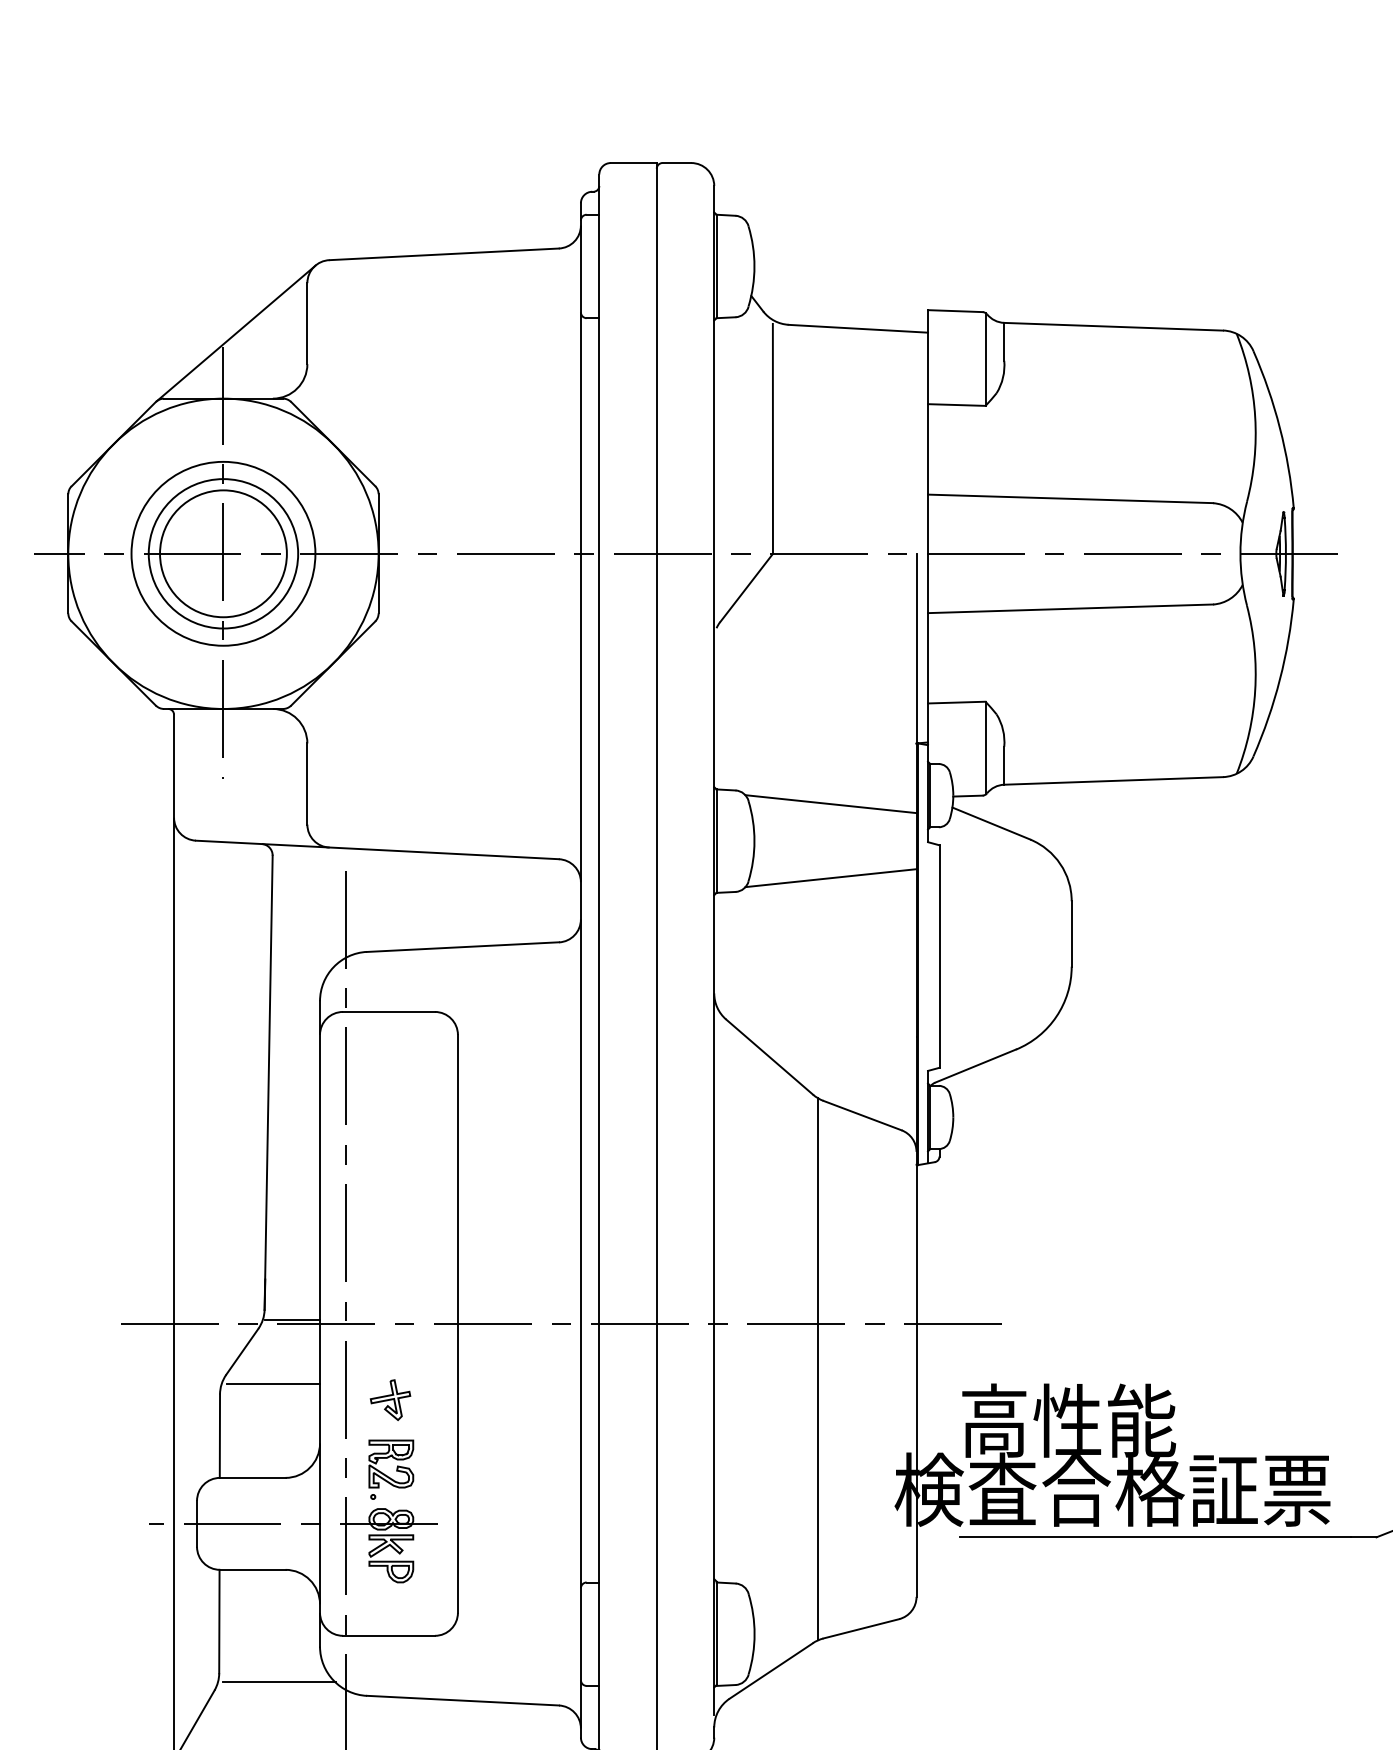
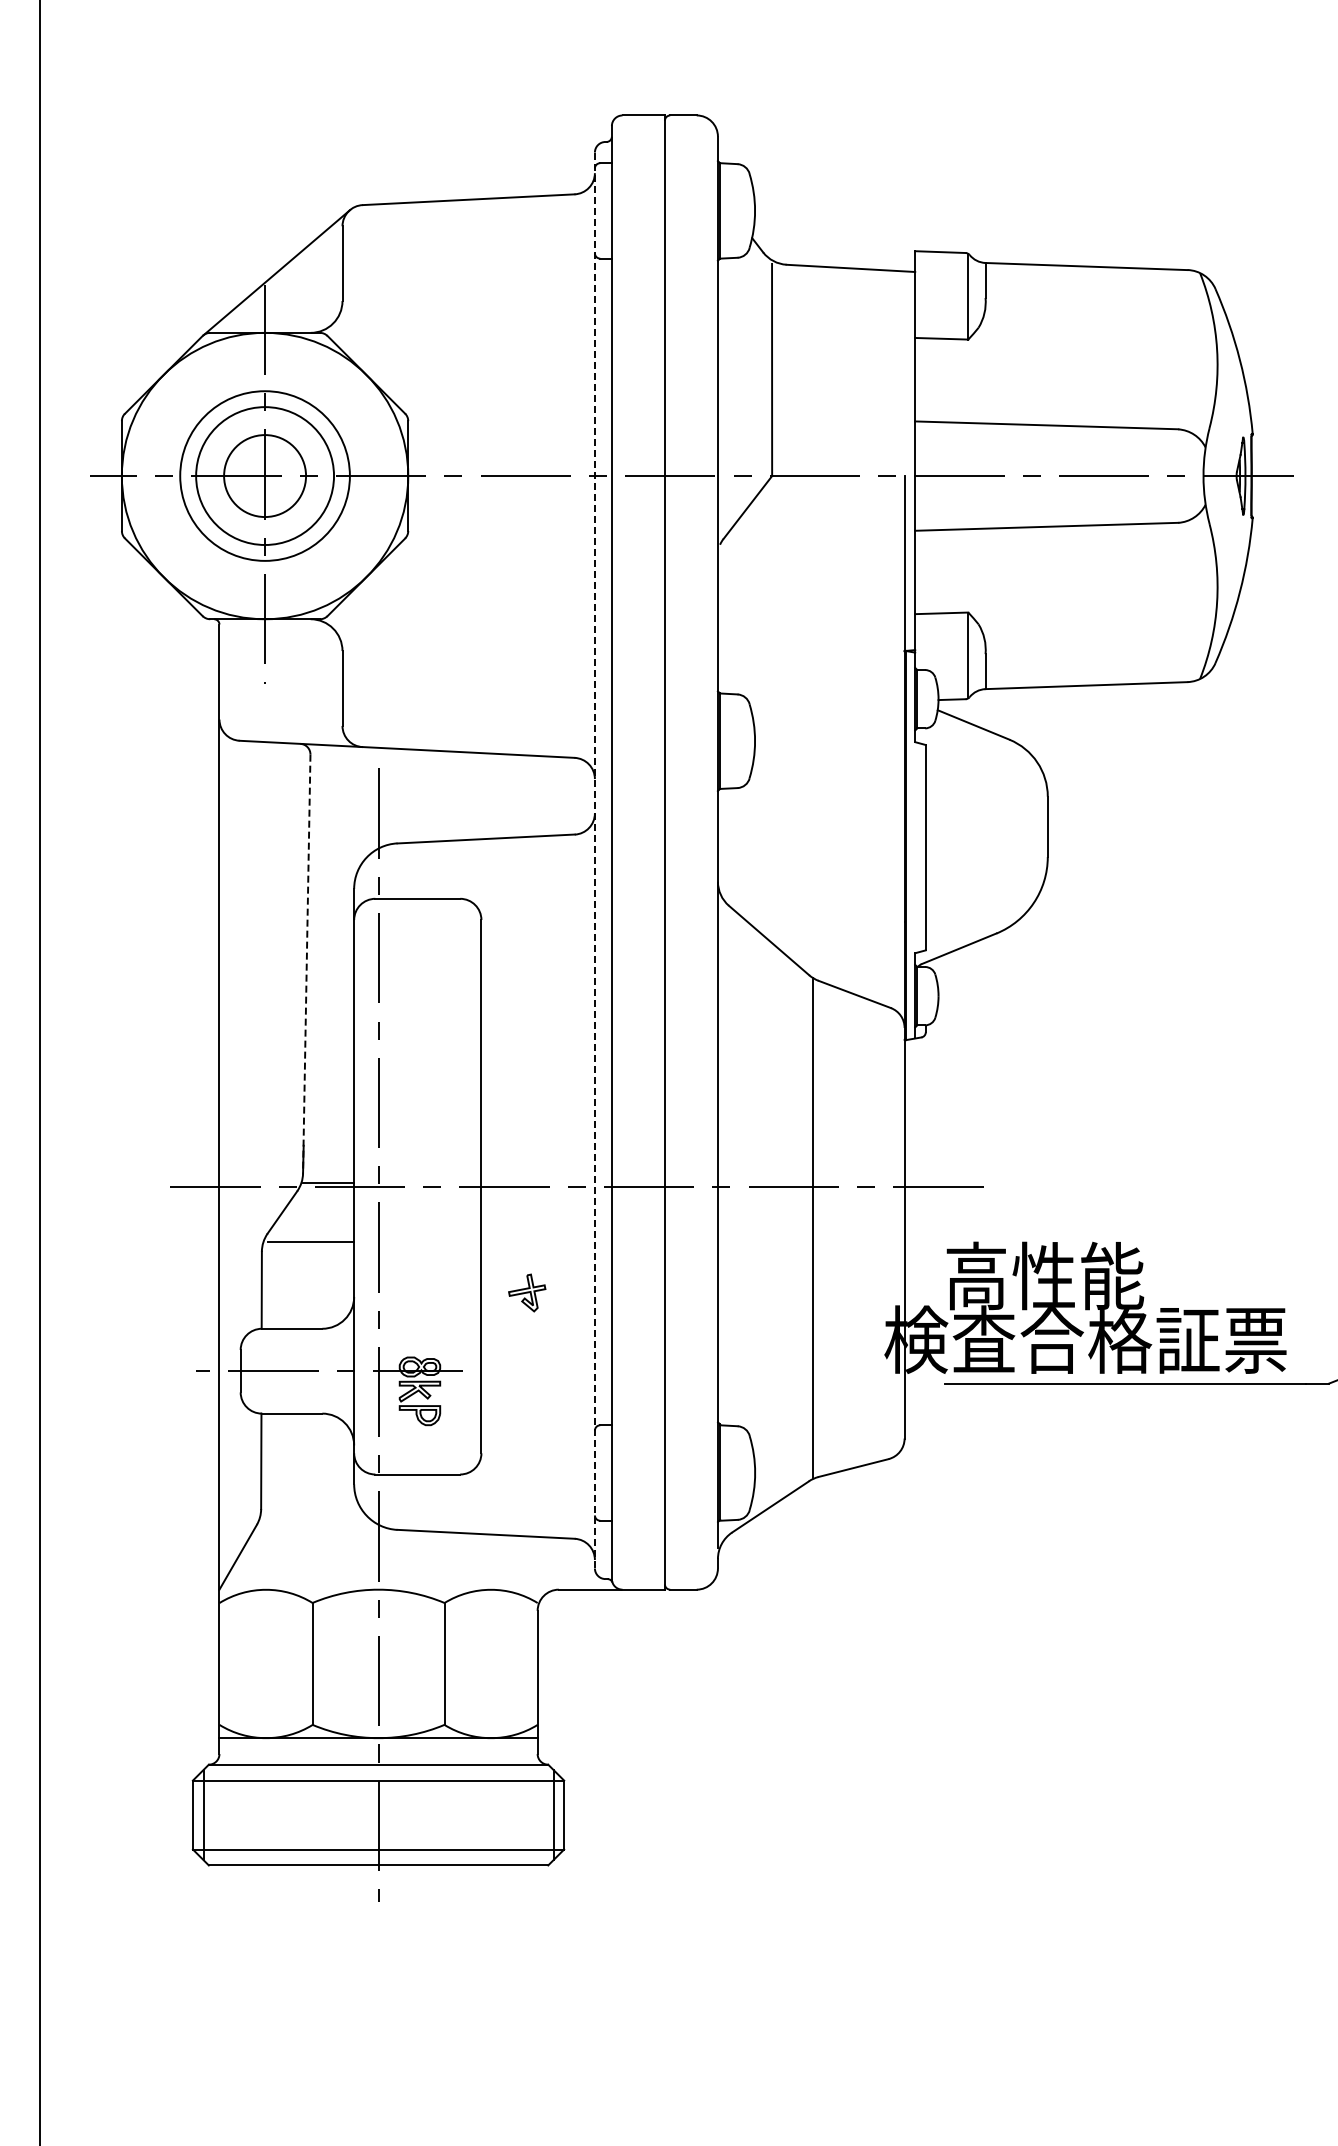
circle: (222, 553) -> (264, 475), size x0.7
line: (830, 803) -> (825, 706), removed
line: (830, 878) -> (825, 775), removed
line: (580, 970) -> (594, 860), solid -> dashed
line: (268, 1083) -> (306, 964), solid -> dashed
part: (390, 1399) -> (527, 1292), moved
part: (390, 1470) -> (419, 1321), removed
line: (279, 1682) -> (316, 1517), removed

